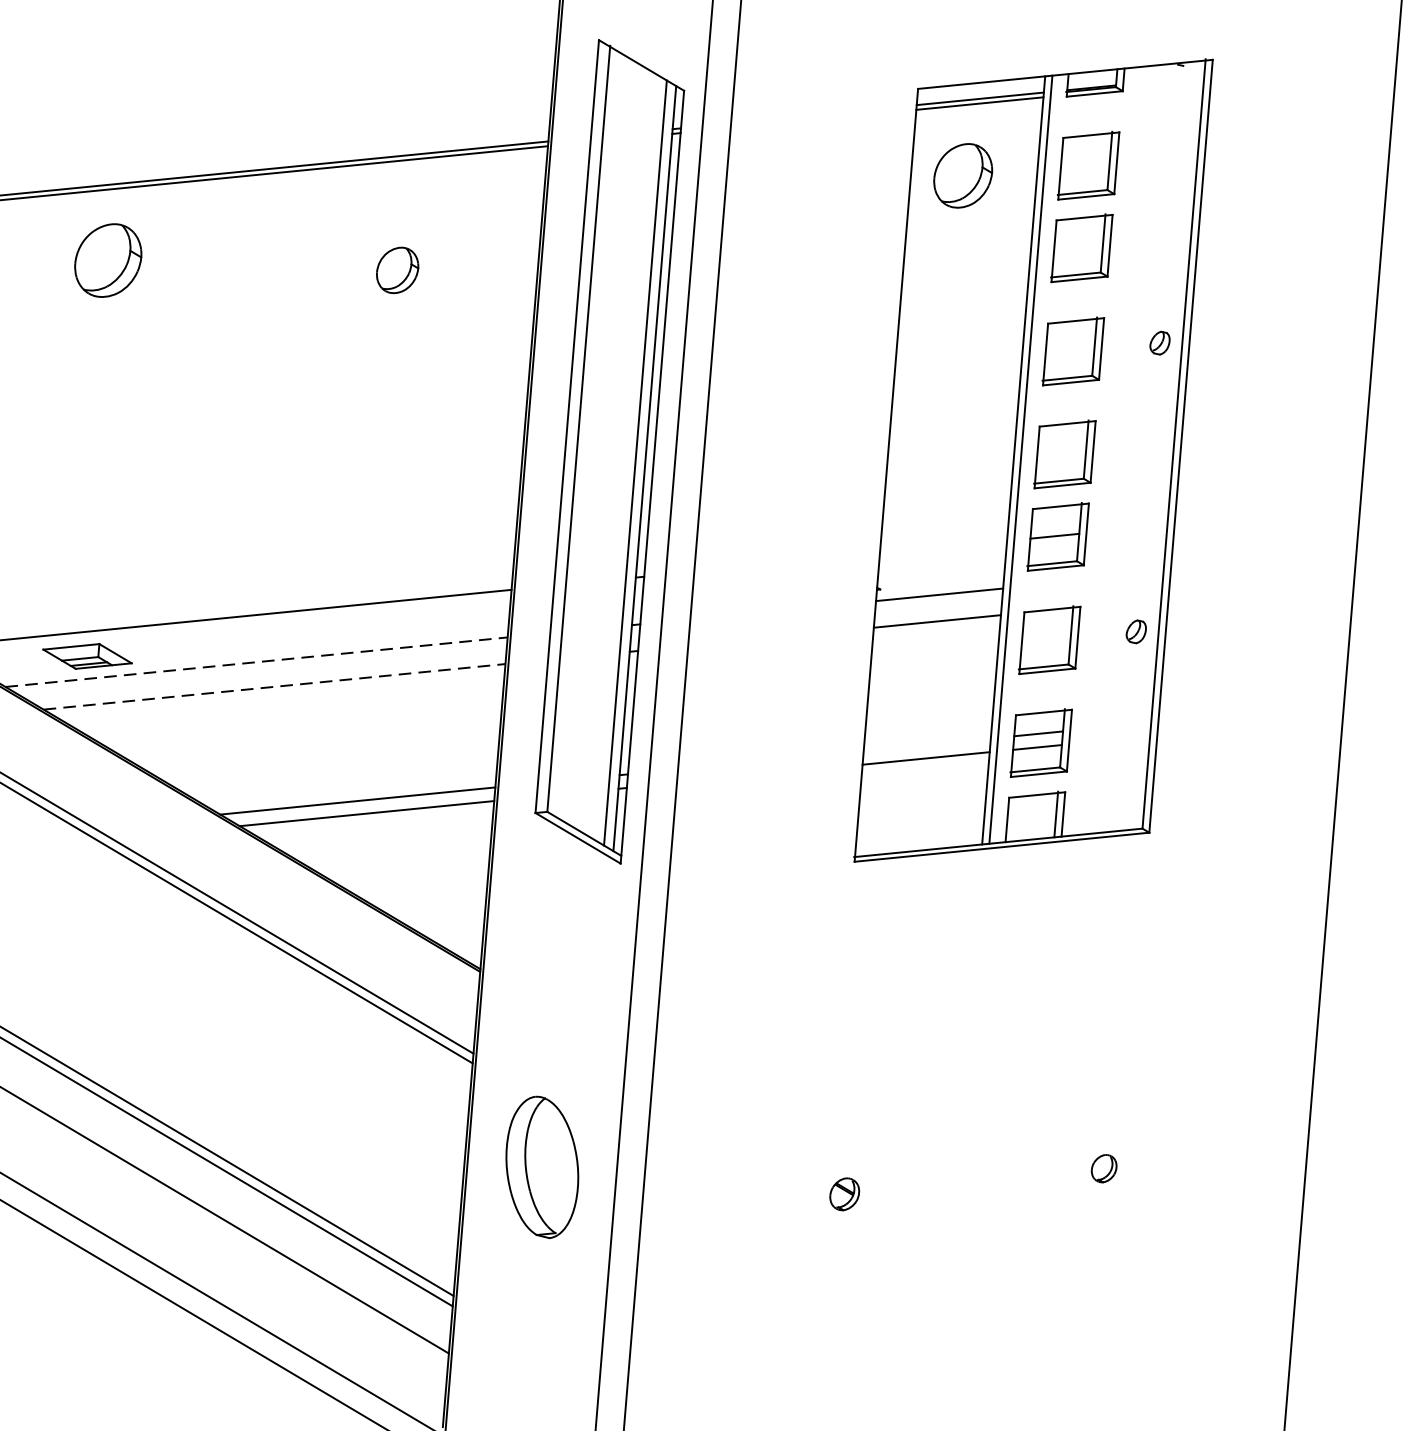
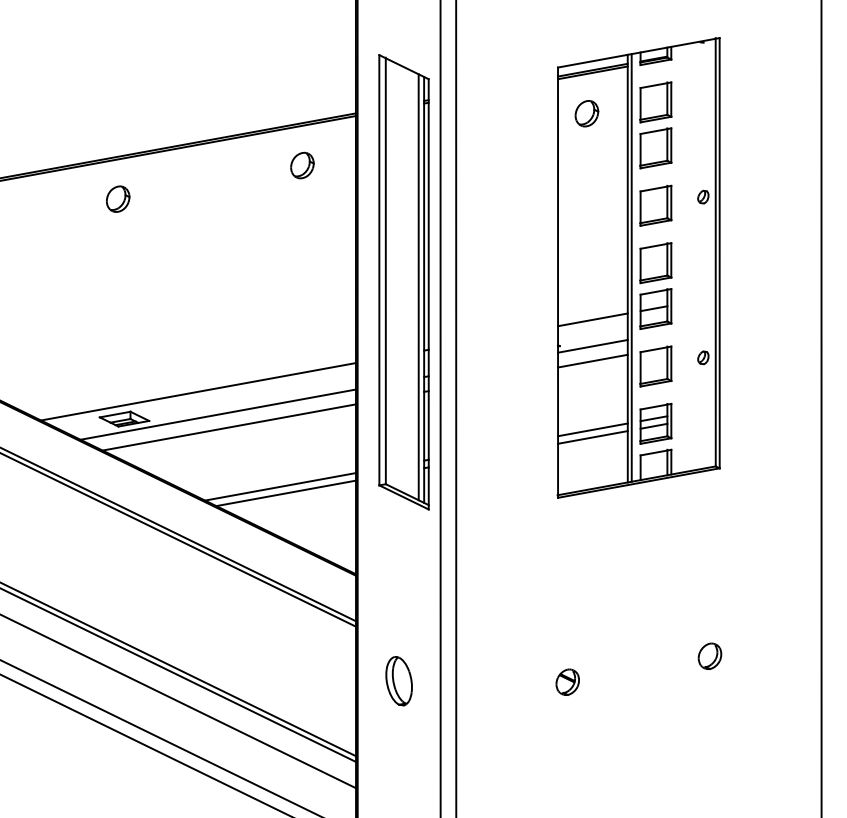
part: (962, 175) -> (586, 113), size x0.71
part: (109, 259) -> (118, 198), size x0.62
part: (397, 270) -> (302, 165), moved
line: (942, 546) -> (592, 319), added
line: (257, 661) -> (218, 414), dashed -> solid
line: (274, 686) -> (229, 427), dashed -> solid
line: (926, 744) -> (592, 429), added
part: (1103, 1167) -> (709, 655), size x1.67
part: (540, 1168) -> (398, 681), size x0.62
part: (844, 1193) -> (567, 681), size x1.43

